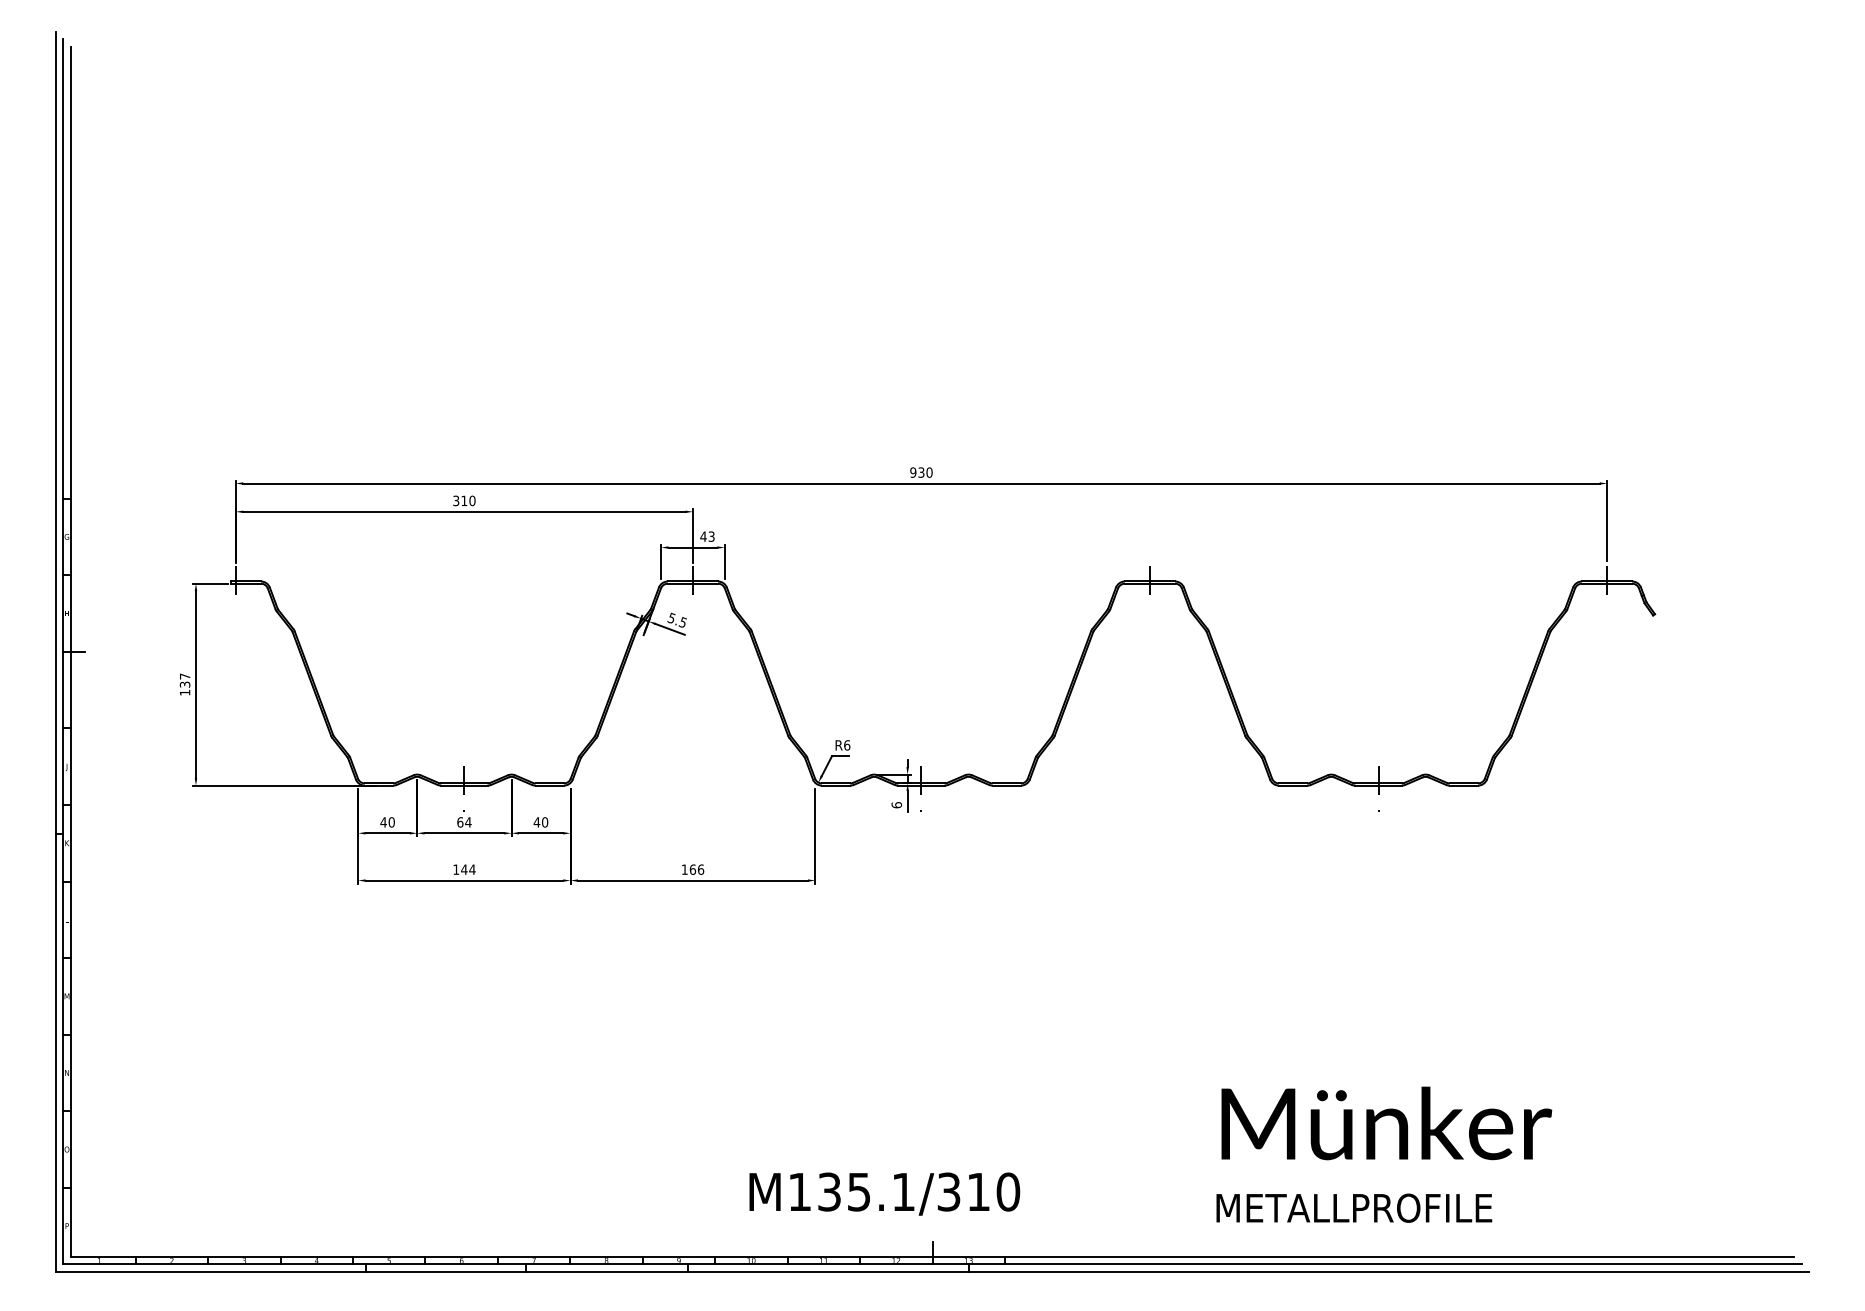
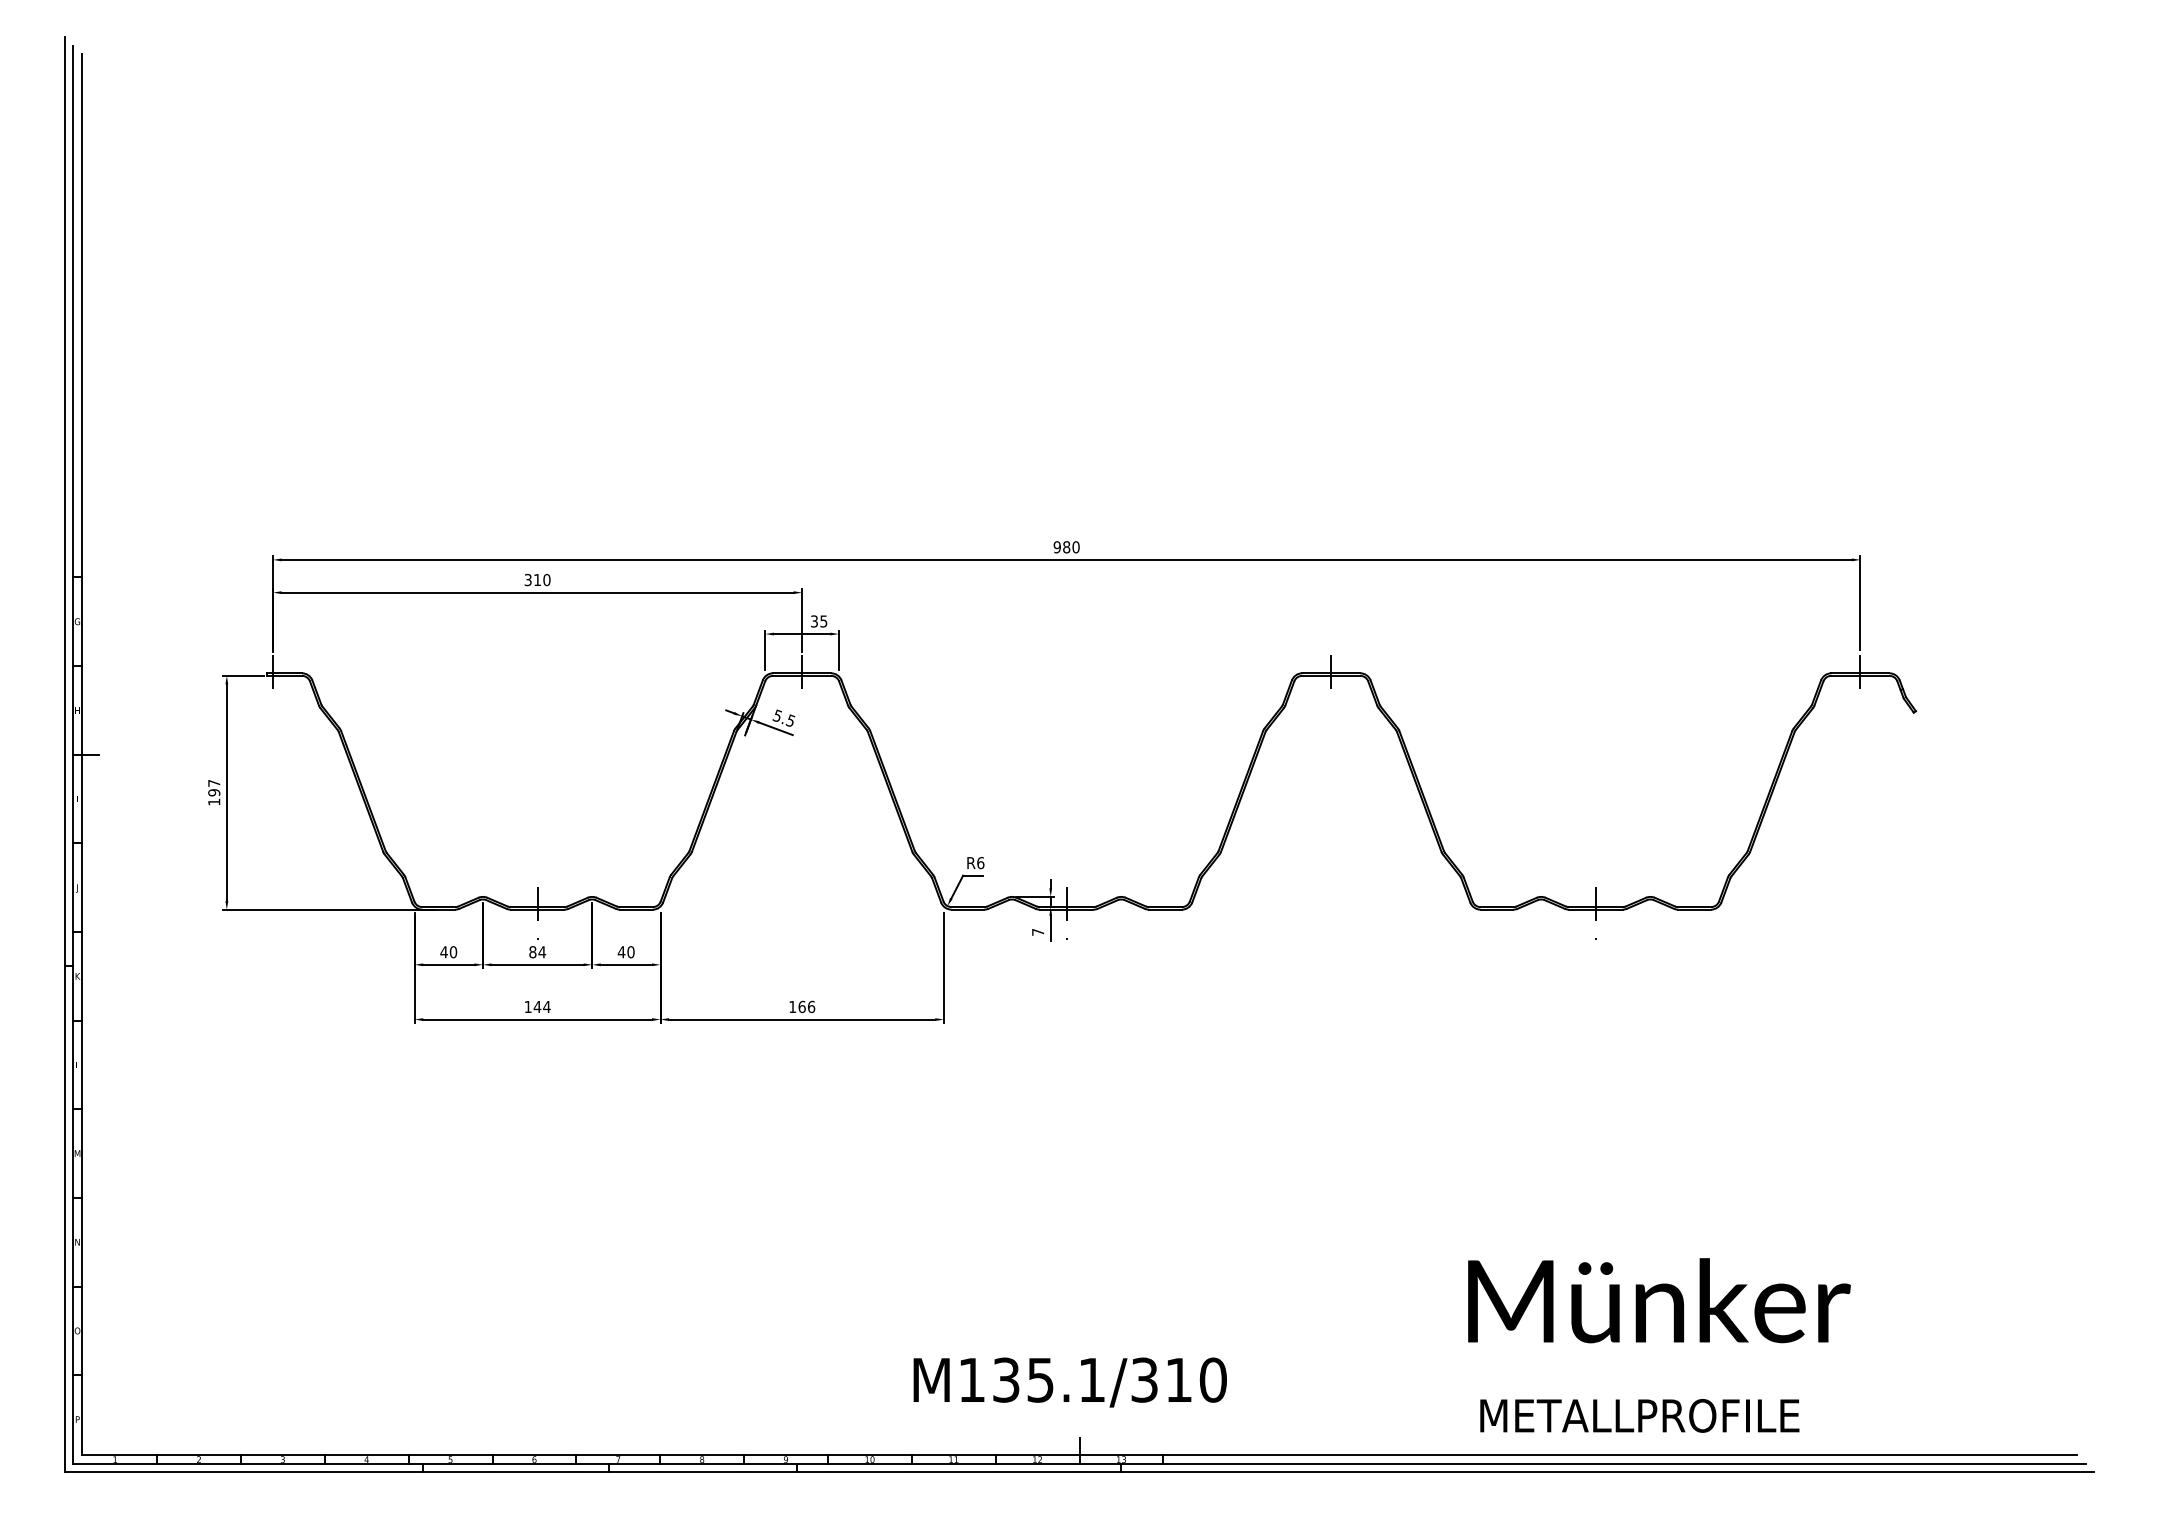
text: (921, 472) -> (1066, 547), 930 -> 980
text: (707, 536) -> (818, 621), 43 -> 35
text: (185, 684) -> (214, 792), 137 -> 197
text: (897, 804) -> (1038, 931), 6 -> 7
text: (460, 822) -> (532, 952), 64 -> 84
text: (1386, 1123) -> (1659, 1300), moved
text: (884, 1194) -> (1069, 1382), moved
text: (1354, 1207) -> (1639, 1415), moved

